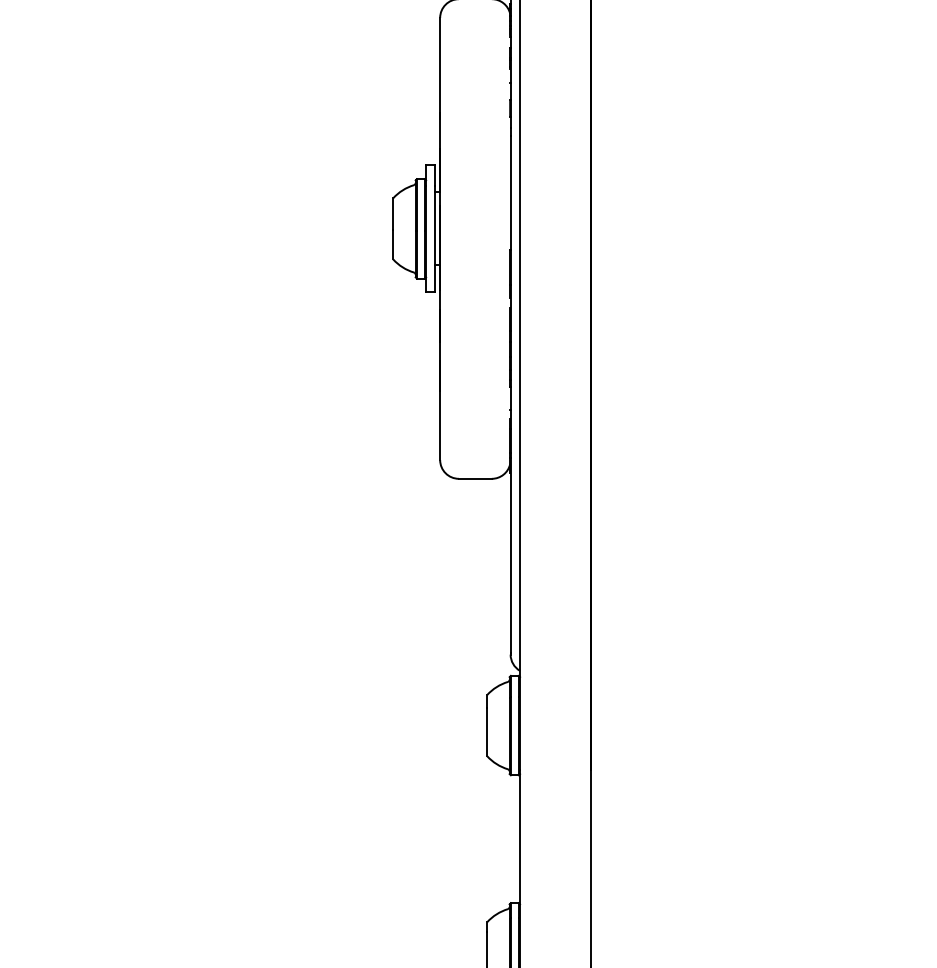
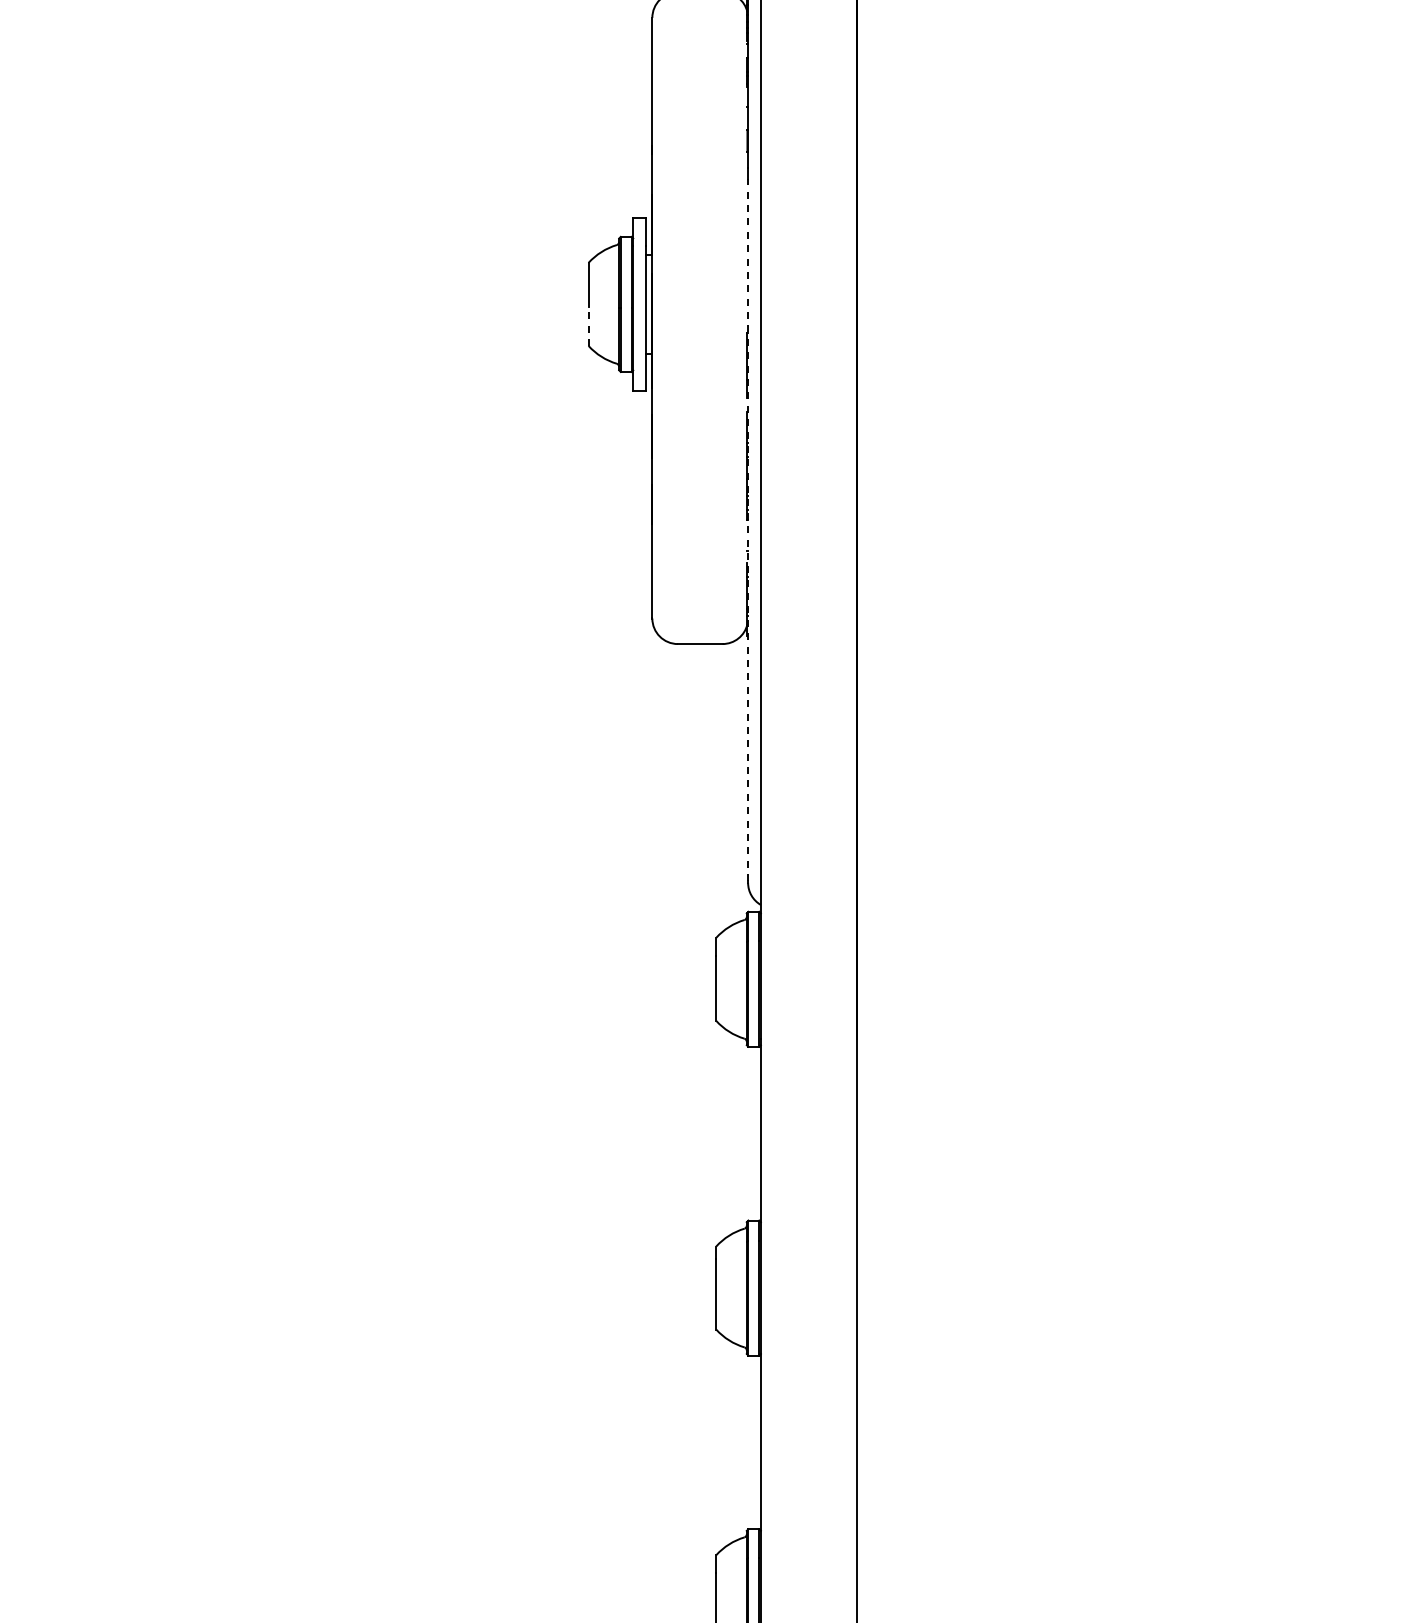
line: (393, 245) -> (588, 326), solid -> dashed
line: (510, 394) -> (748, 529), solid -> dashed

